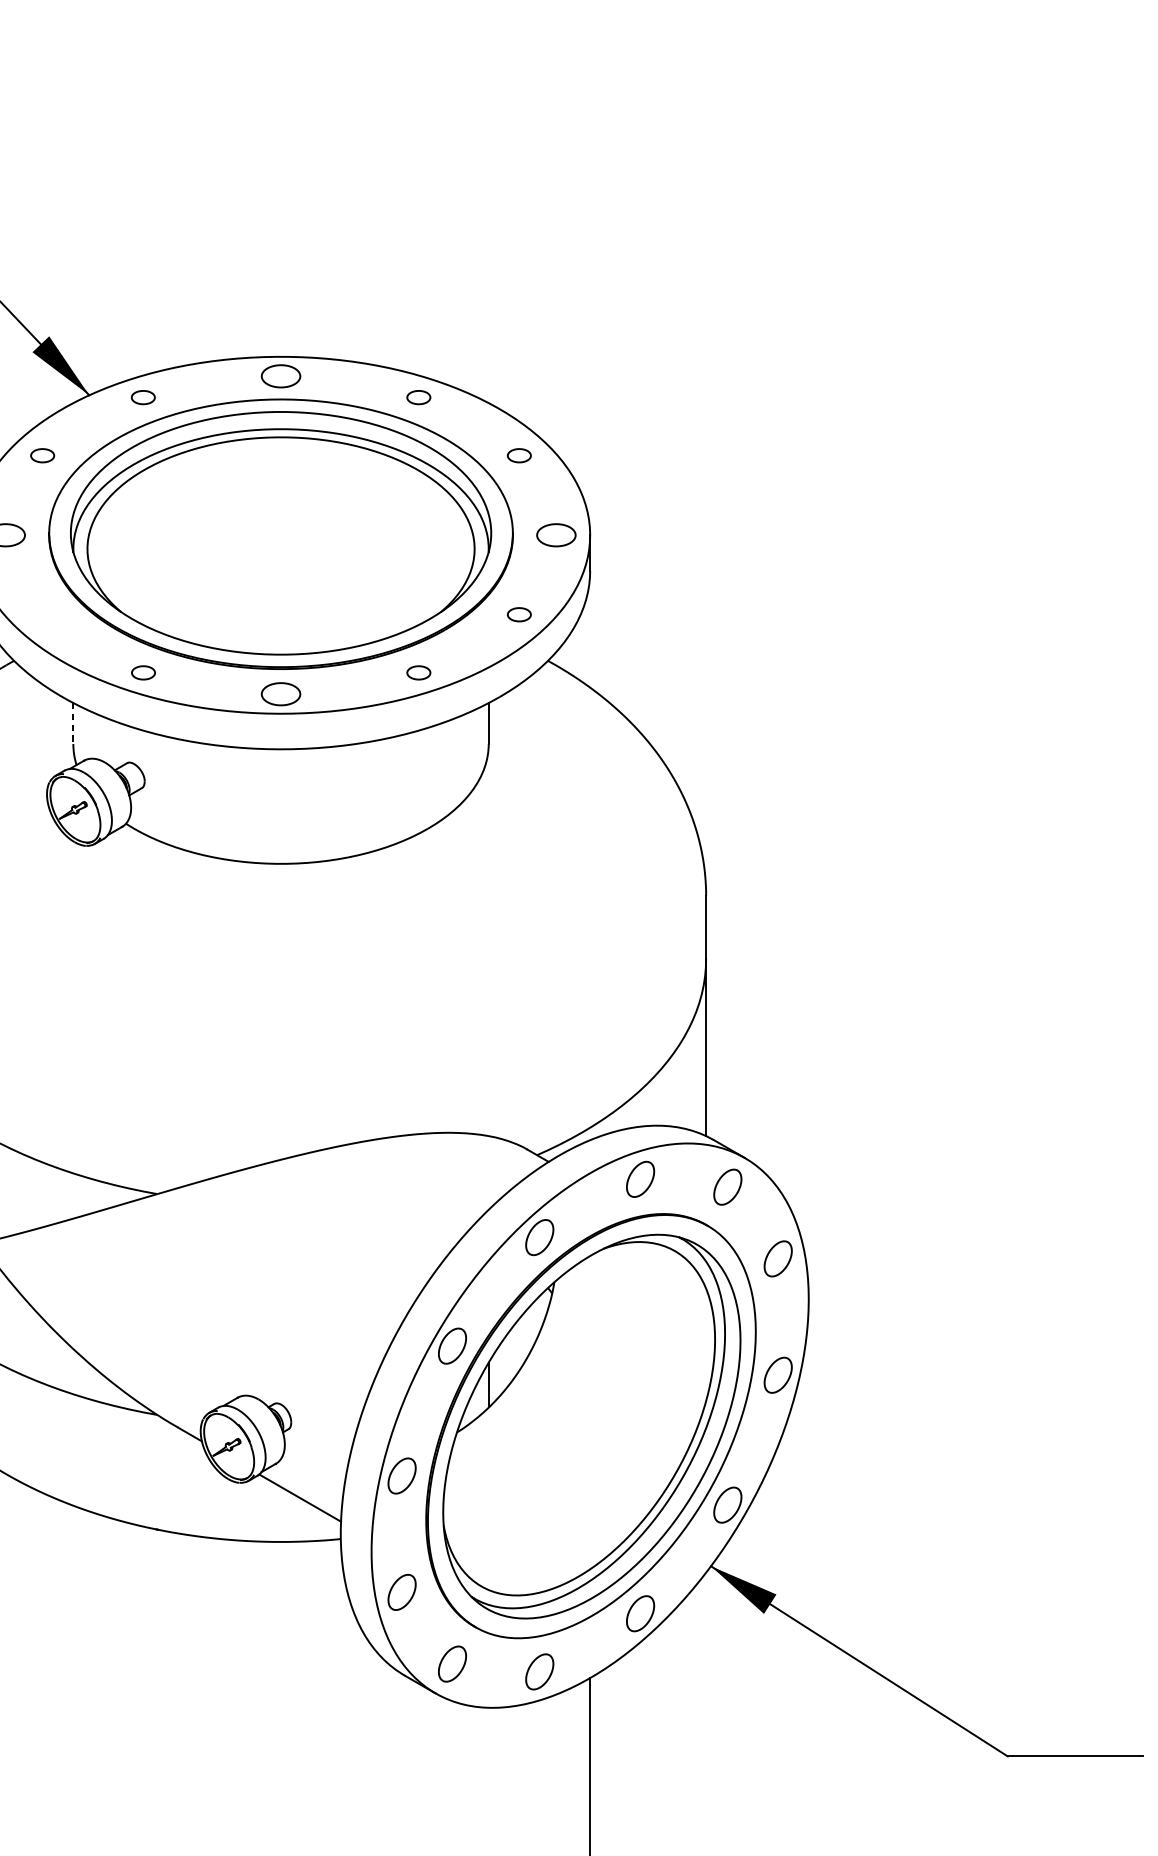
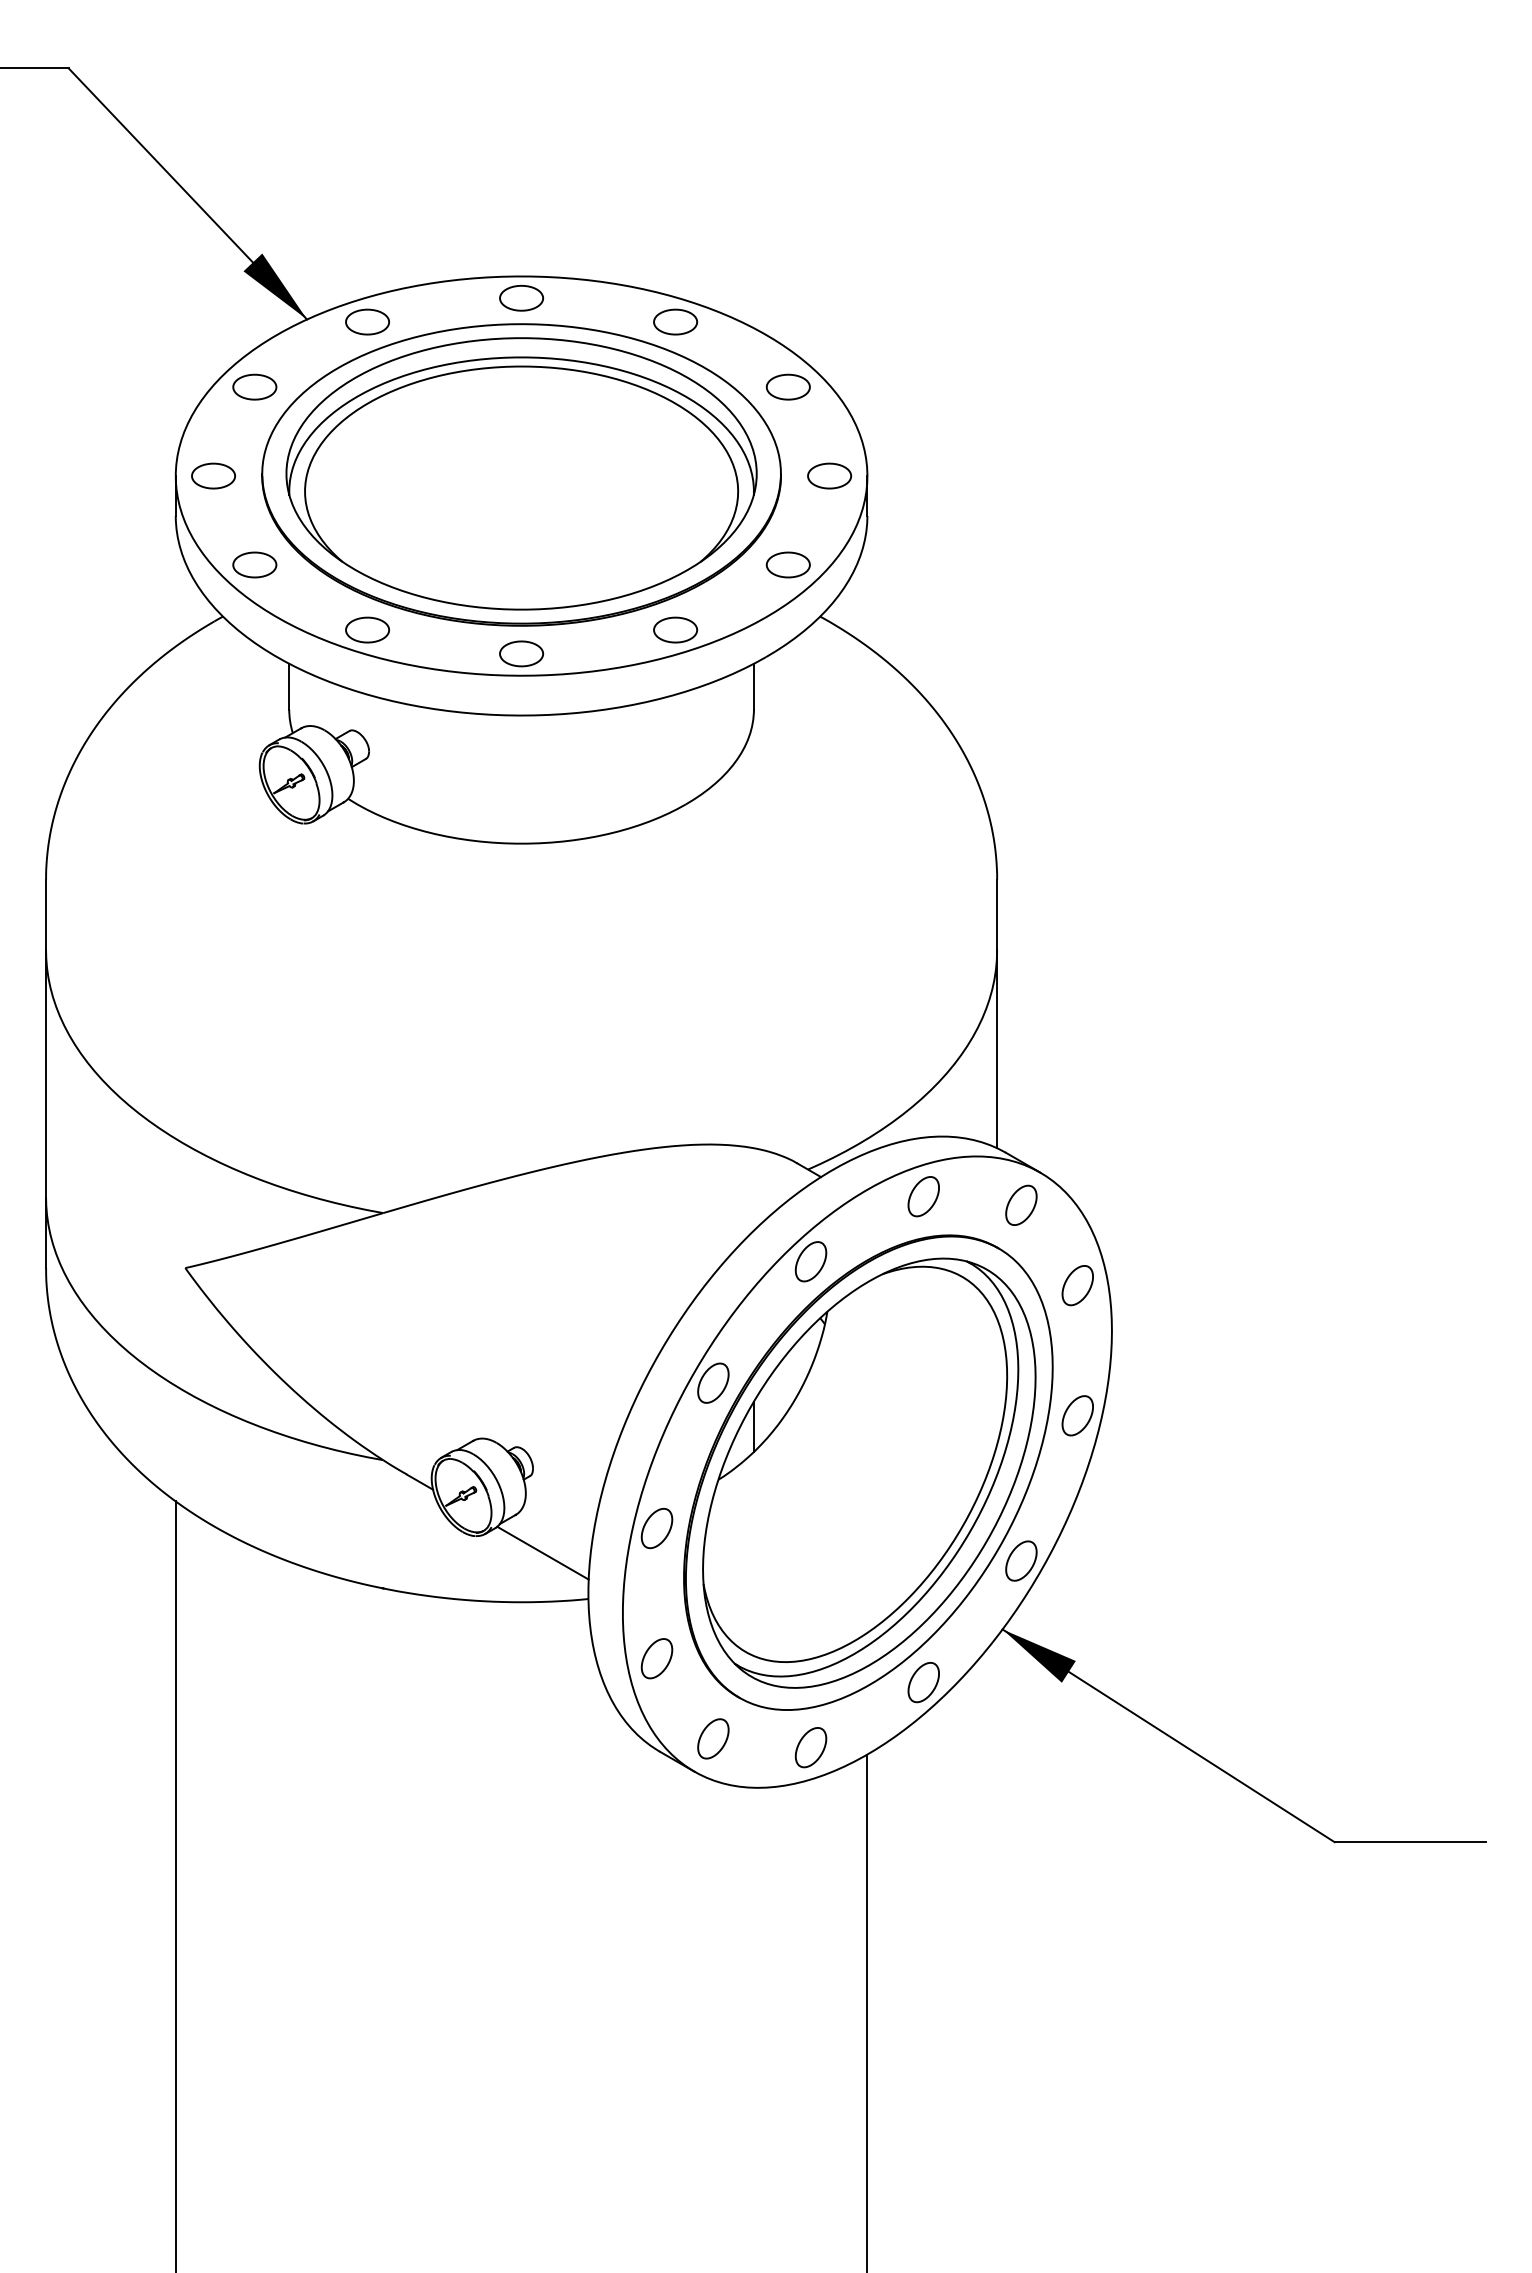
part: (143, 397) -> (367, 321), size x1.67
part: (418, 397) -> (675, 321), size x1.67
part: (42, 455) -> (254, 386), size x1.67
part: (518, 455) -> (787, 386), size x1.67
part: (42, 614) -> (254, 564), added
part: (518, 614) -> (787, 564), size x1.67
part: (143, 672) -> (367, 629), size x1.67
part: (418, 672) -> (675, 629), size x1.67
line: (73, 723) -> (289, 686), dashed -> solid

